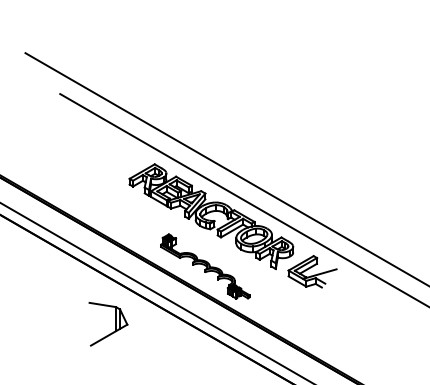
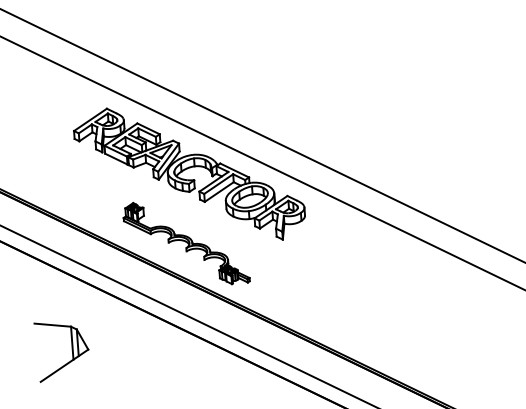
part: (312, 271) -> (333, 239), removed
part: (115, 324) -> (72, 350), moved

